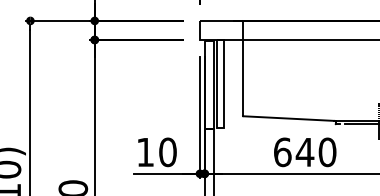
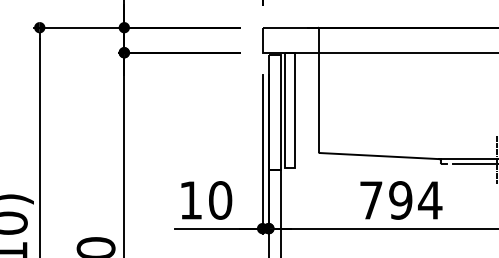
text: (305, 152) -> (401, 200), 640 -> 794

